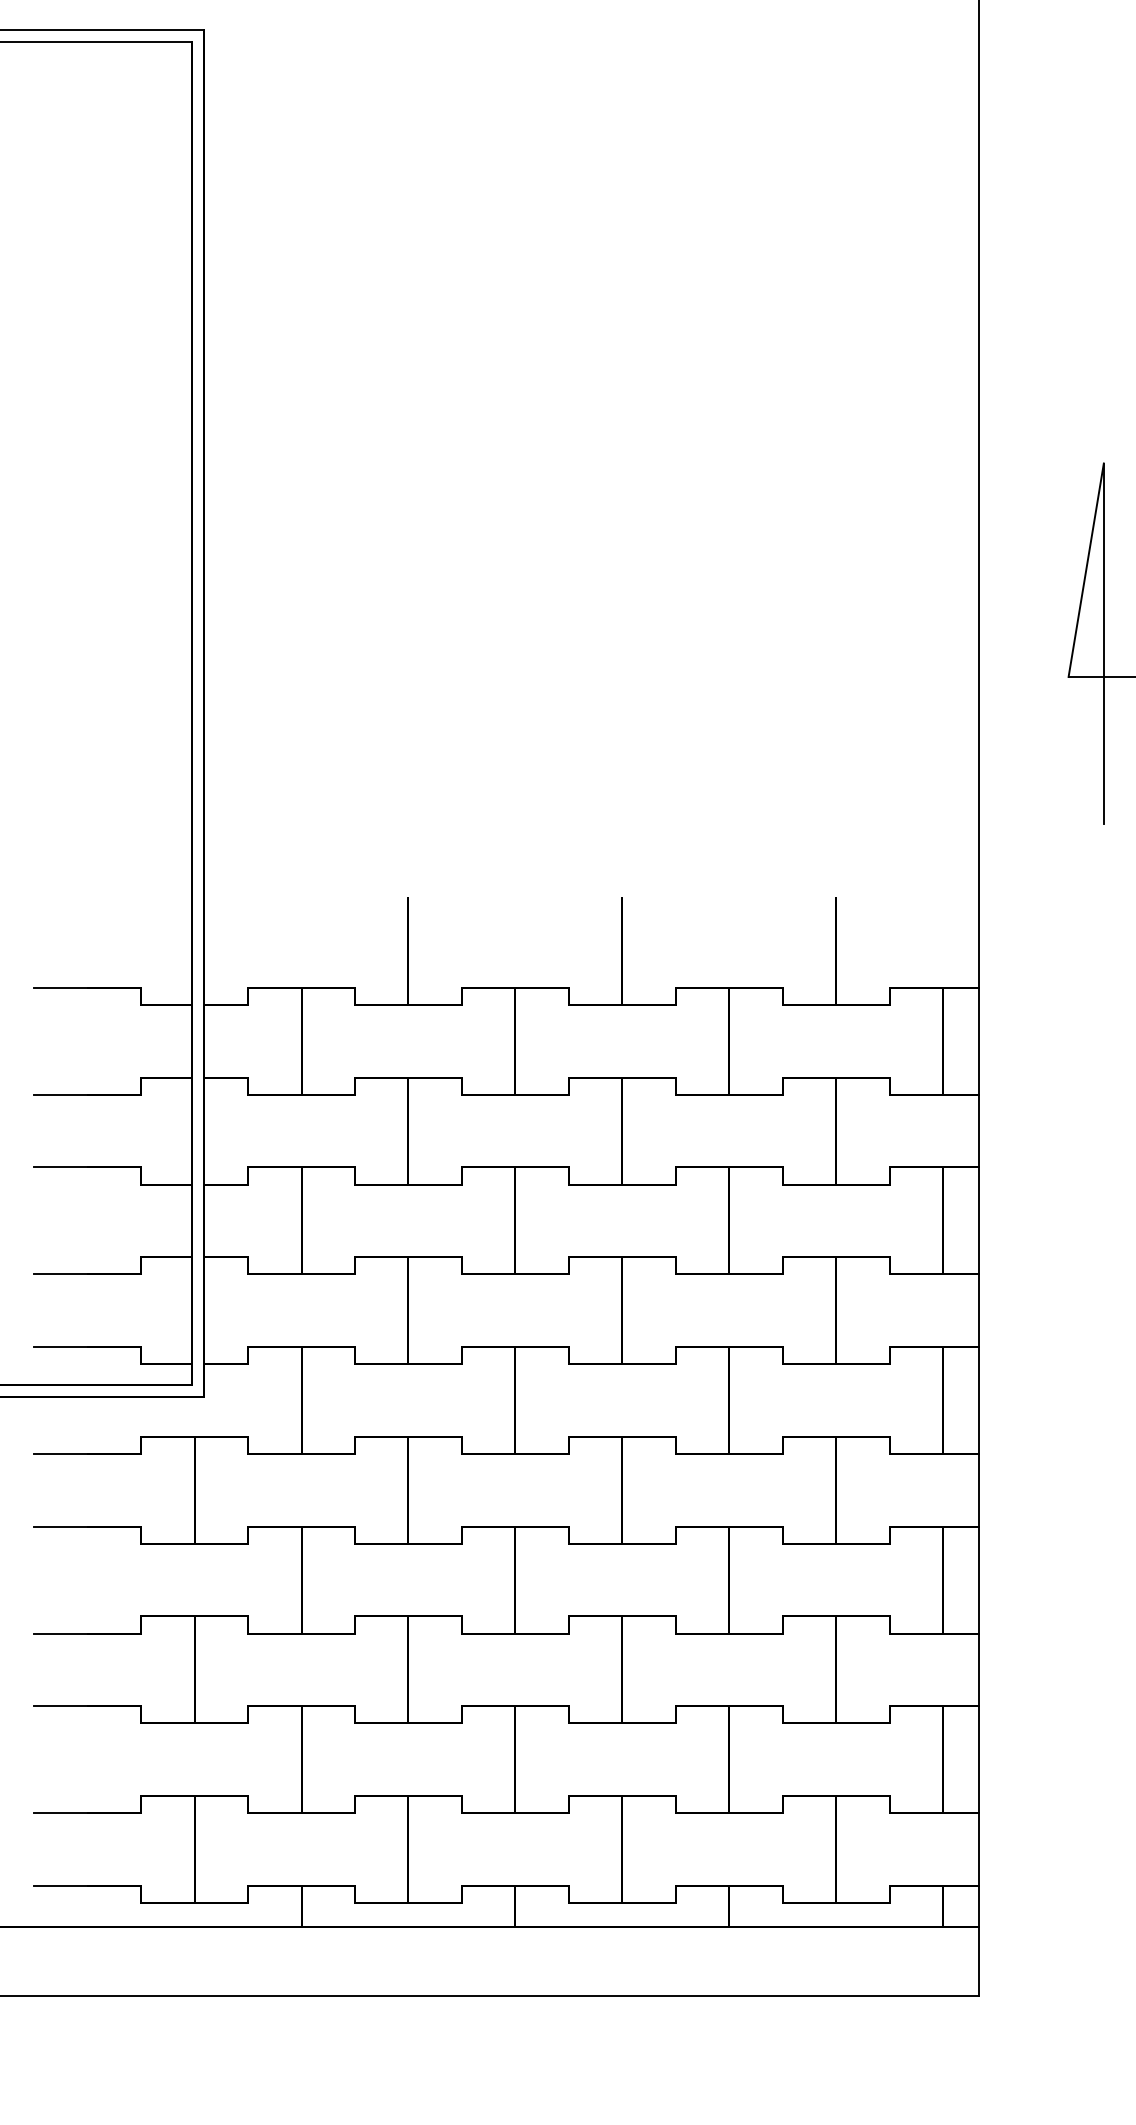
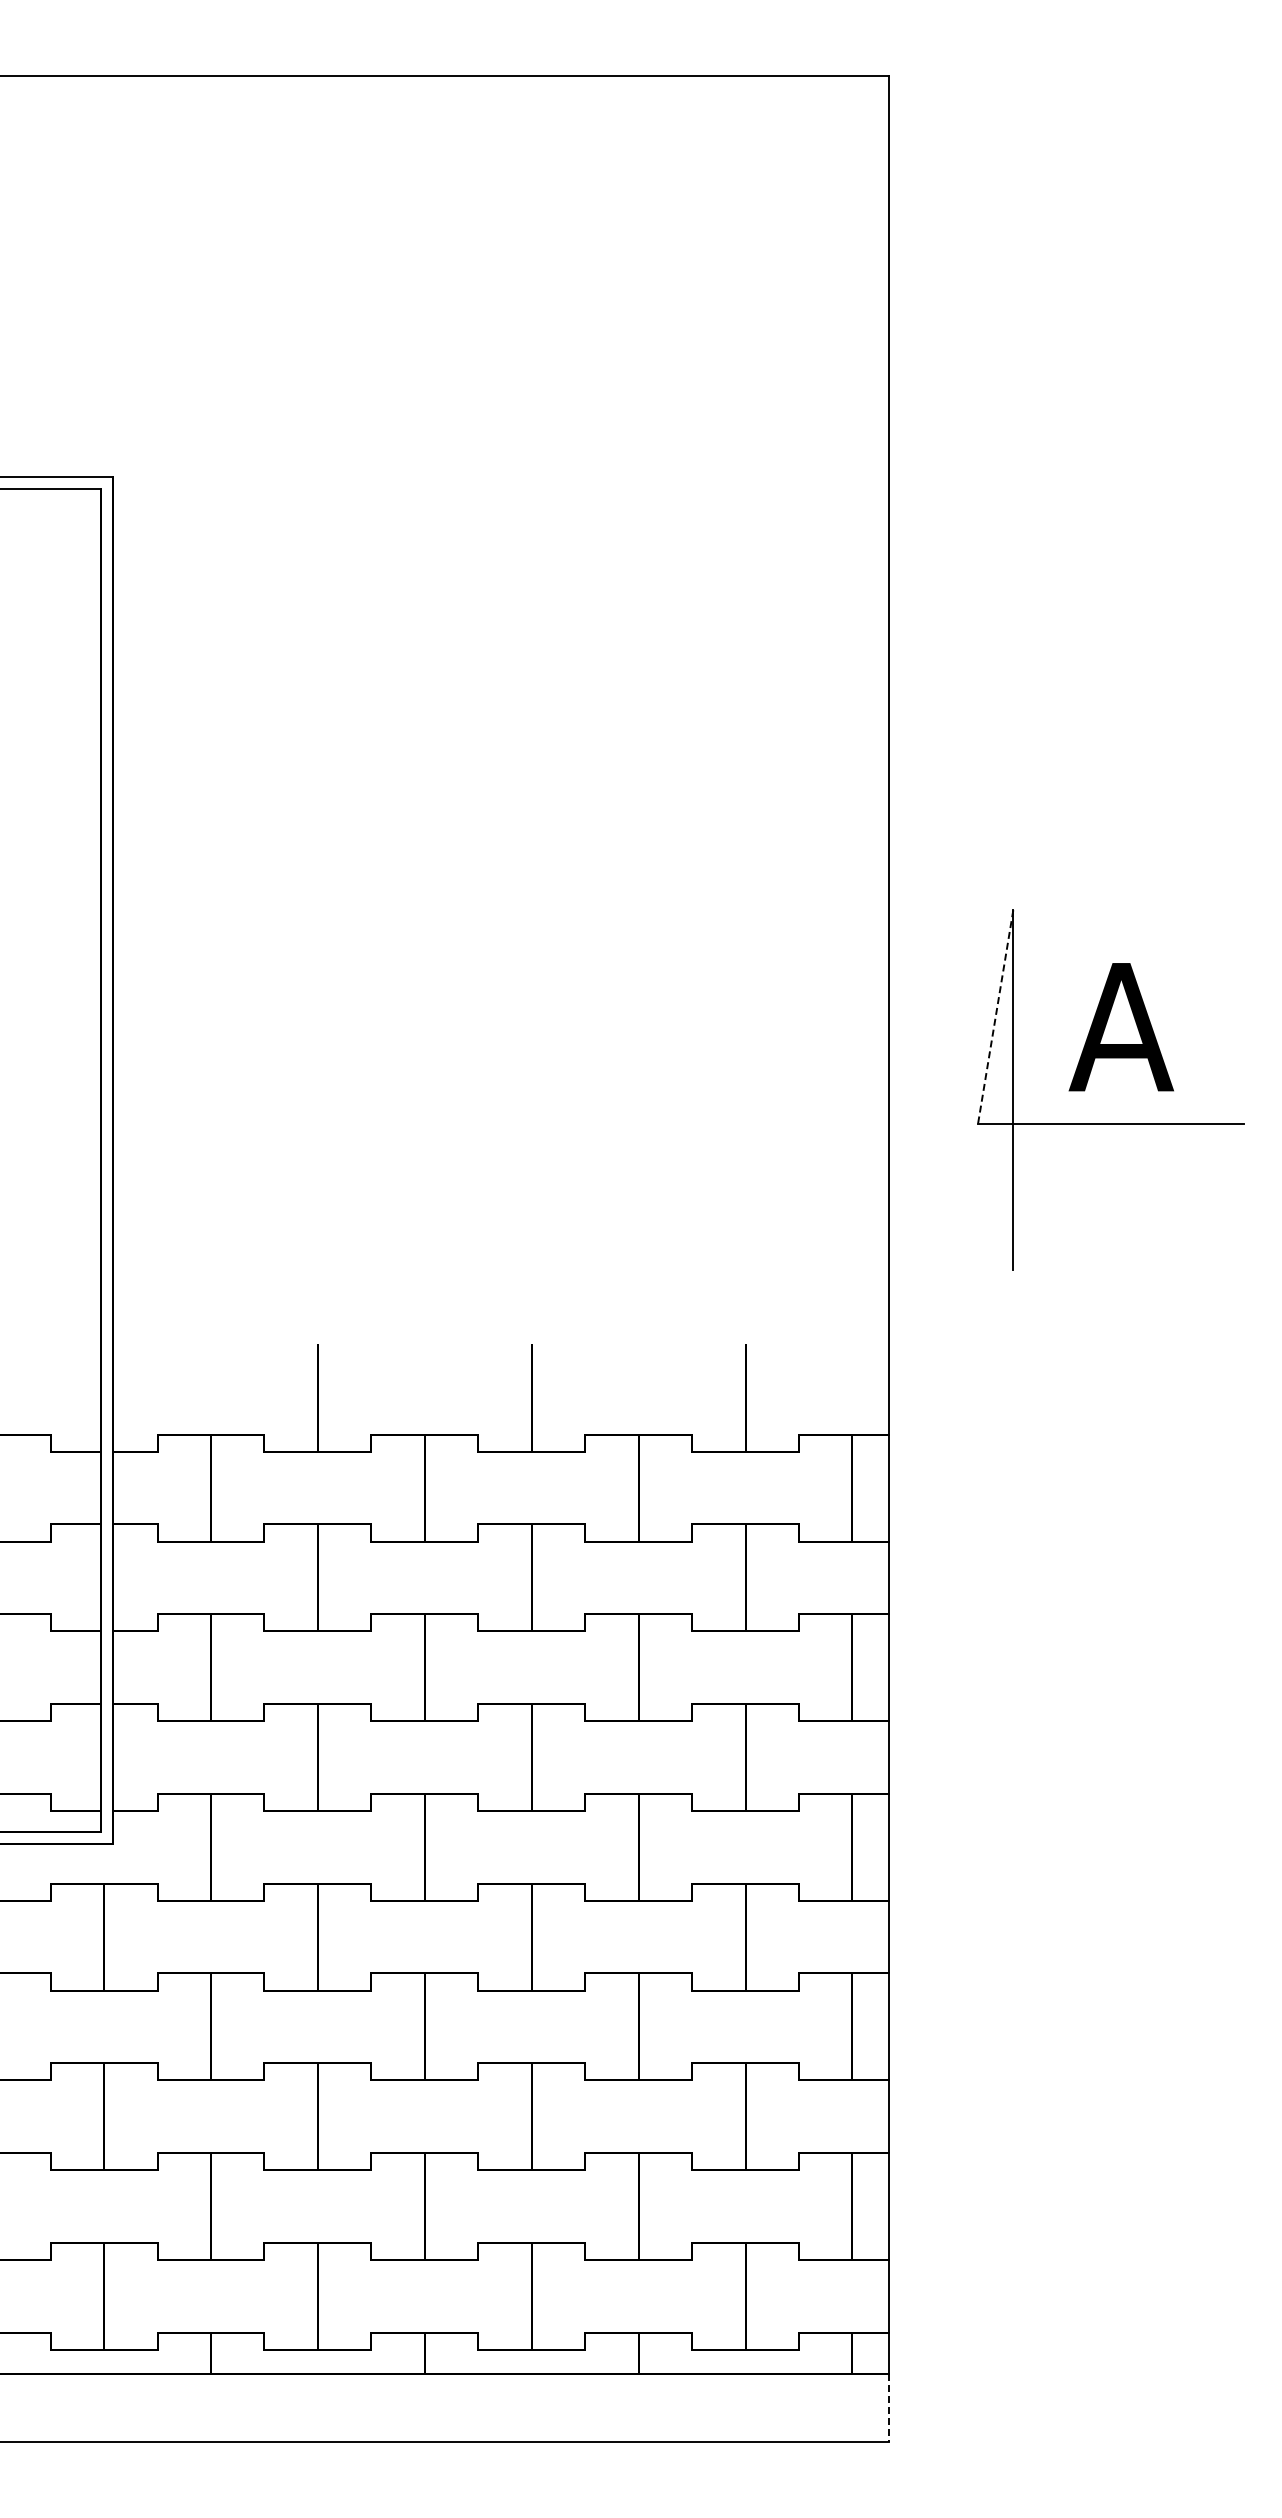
line: (1086, 570) -> (995, 1017), solid -> dashed
line: (979, 1961) -> (888, 2408), solid -> dashed

